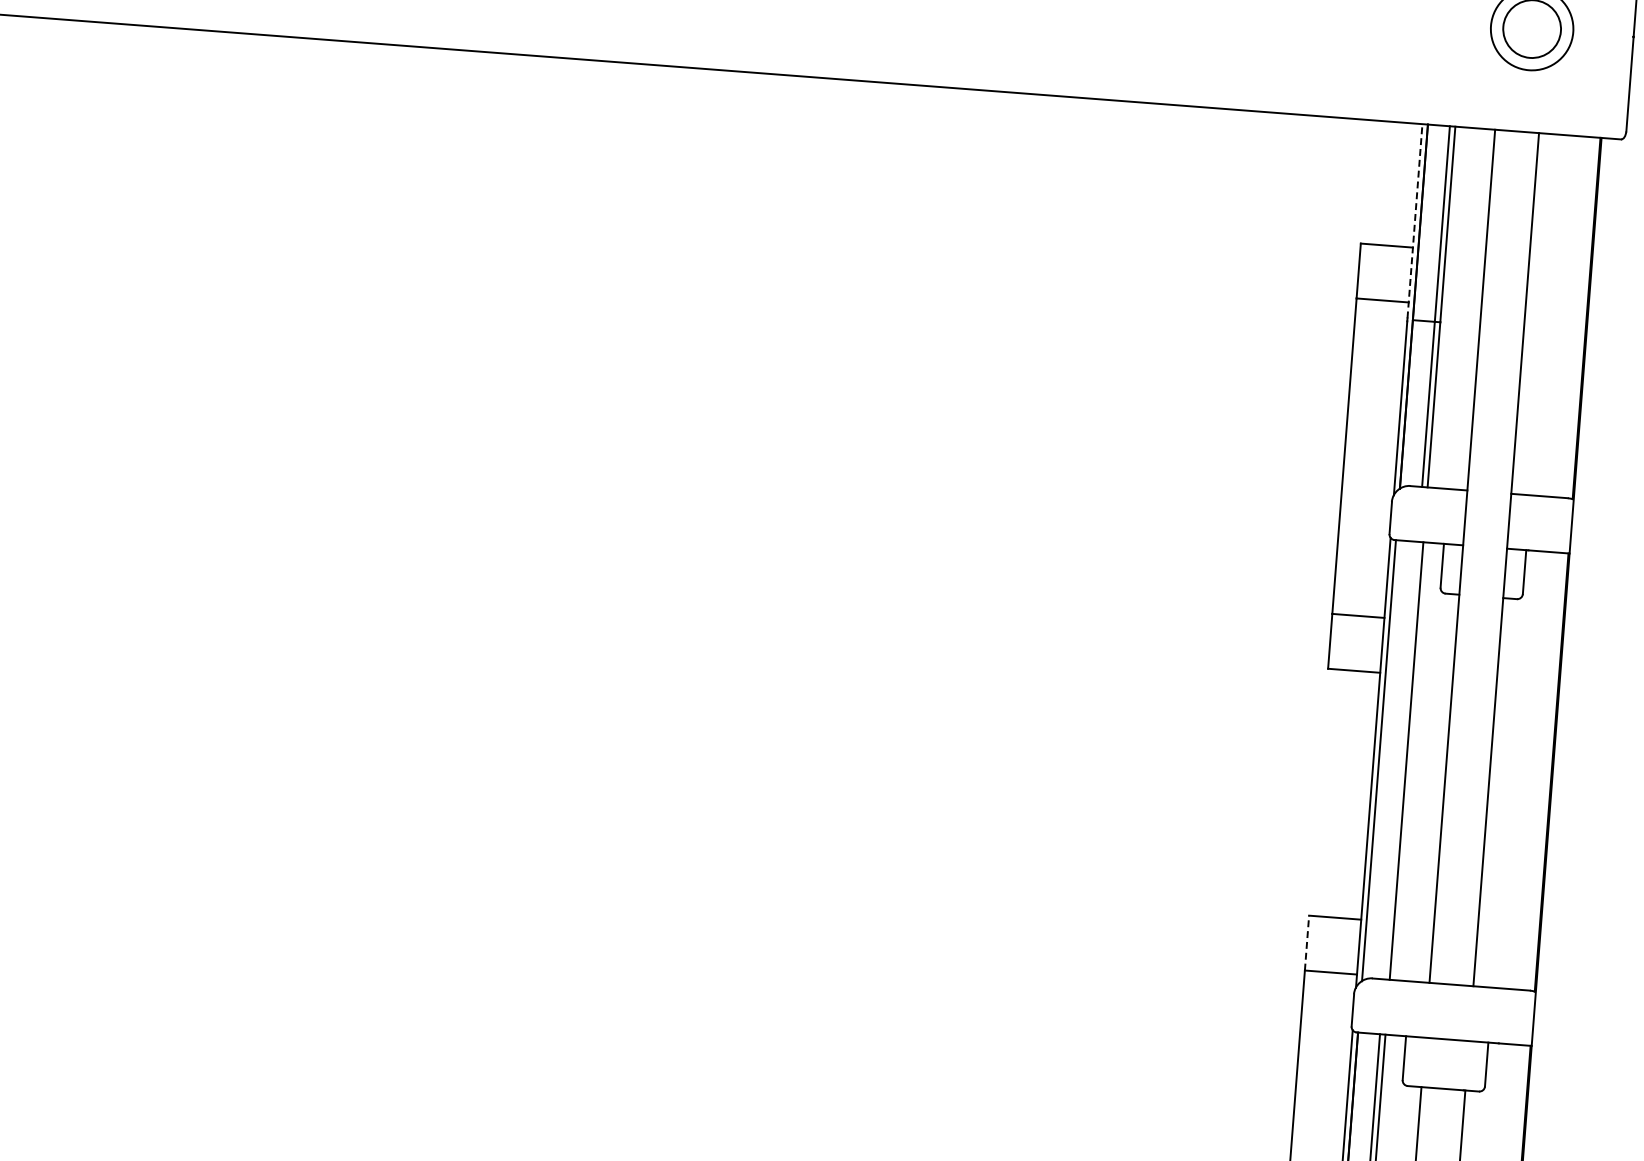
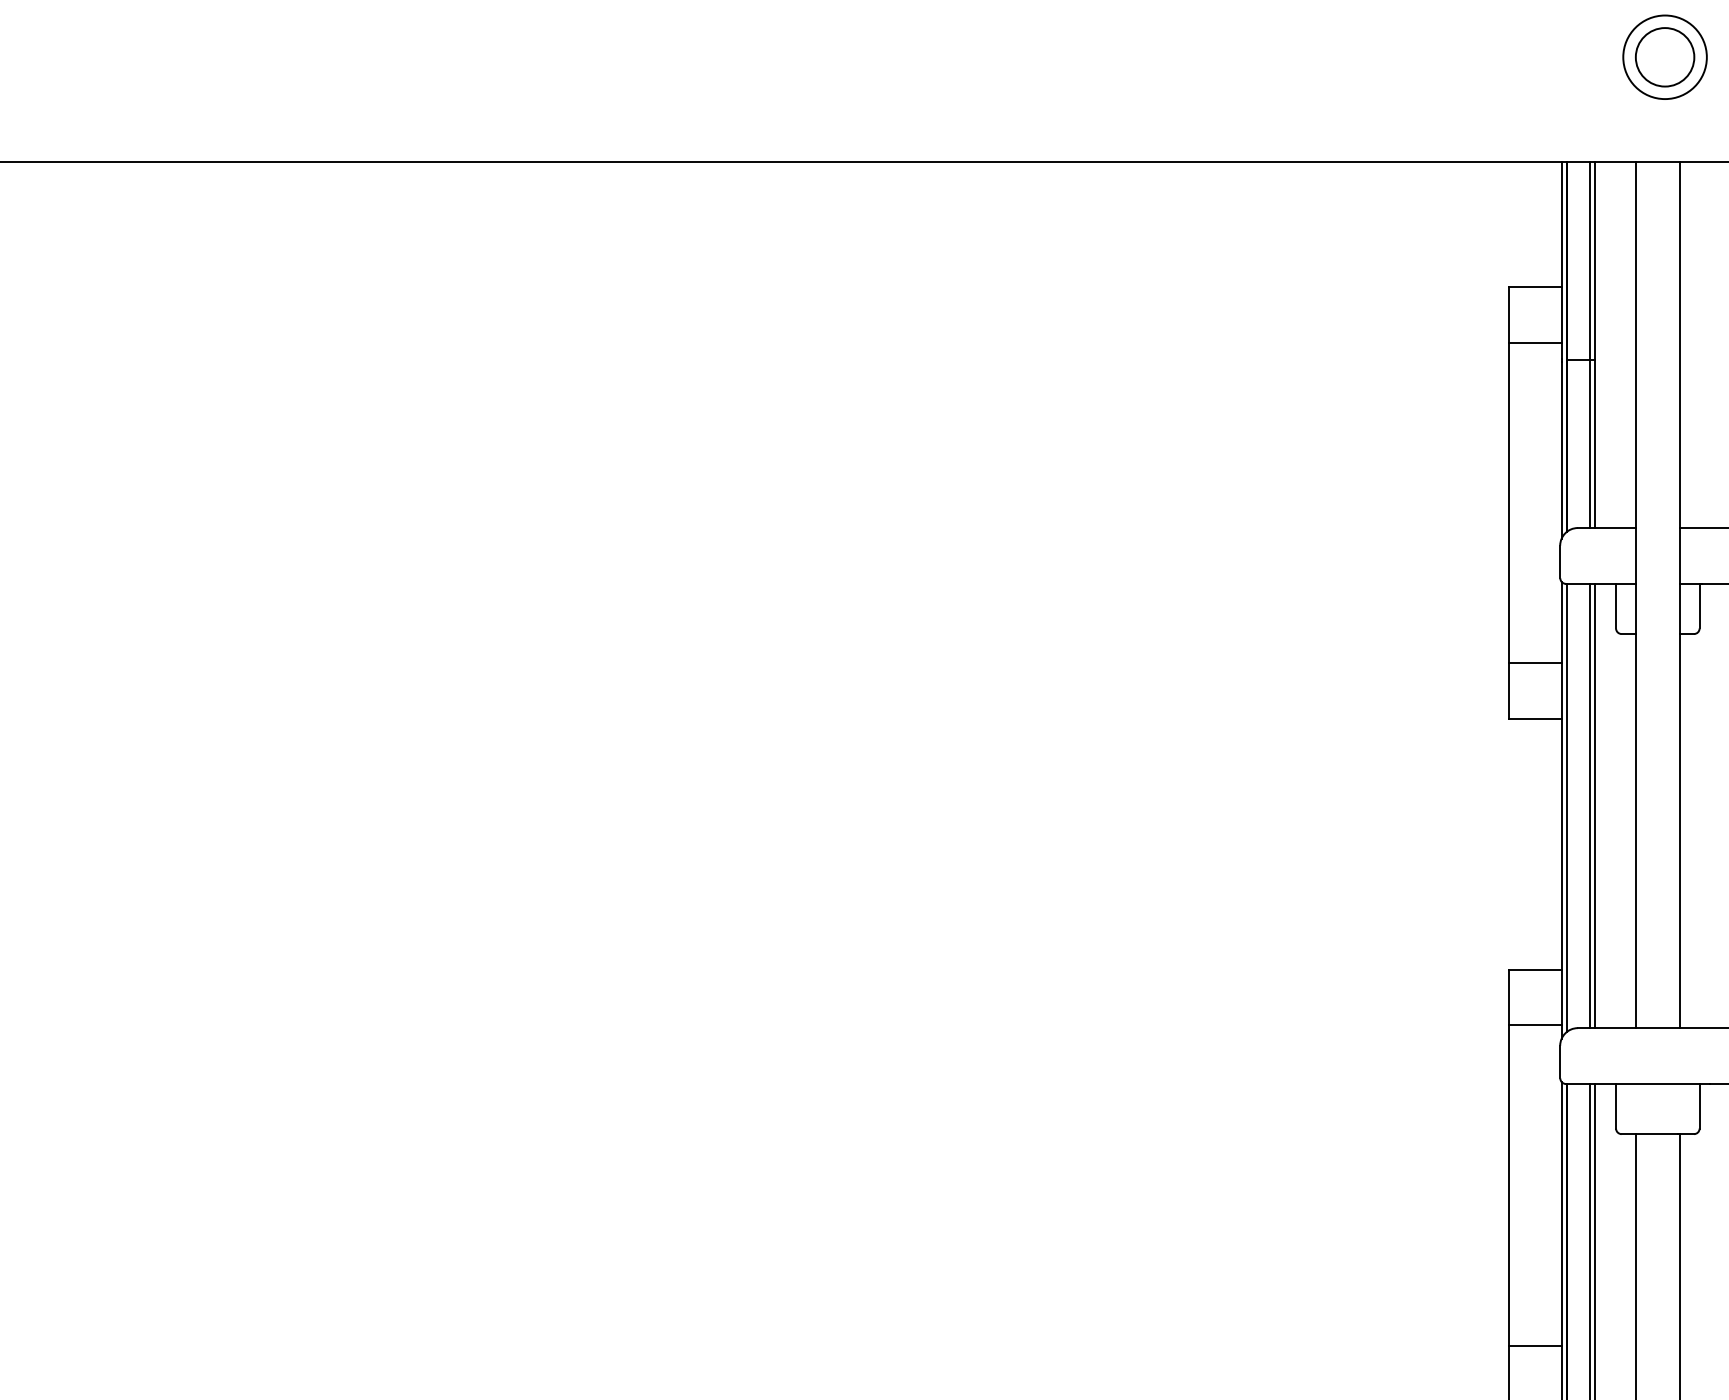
line: (1414, 221) -> (1561, 260), dashed -> solid
line: (1401, 760) -> (1589, 805), added
line: (1306, 942) -> (1508, 997), dashed -> solid

